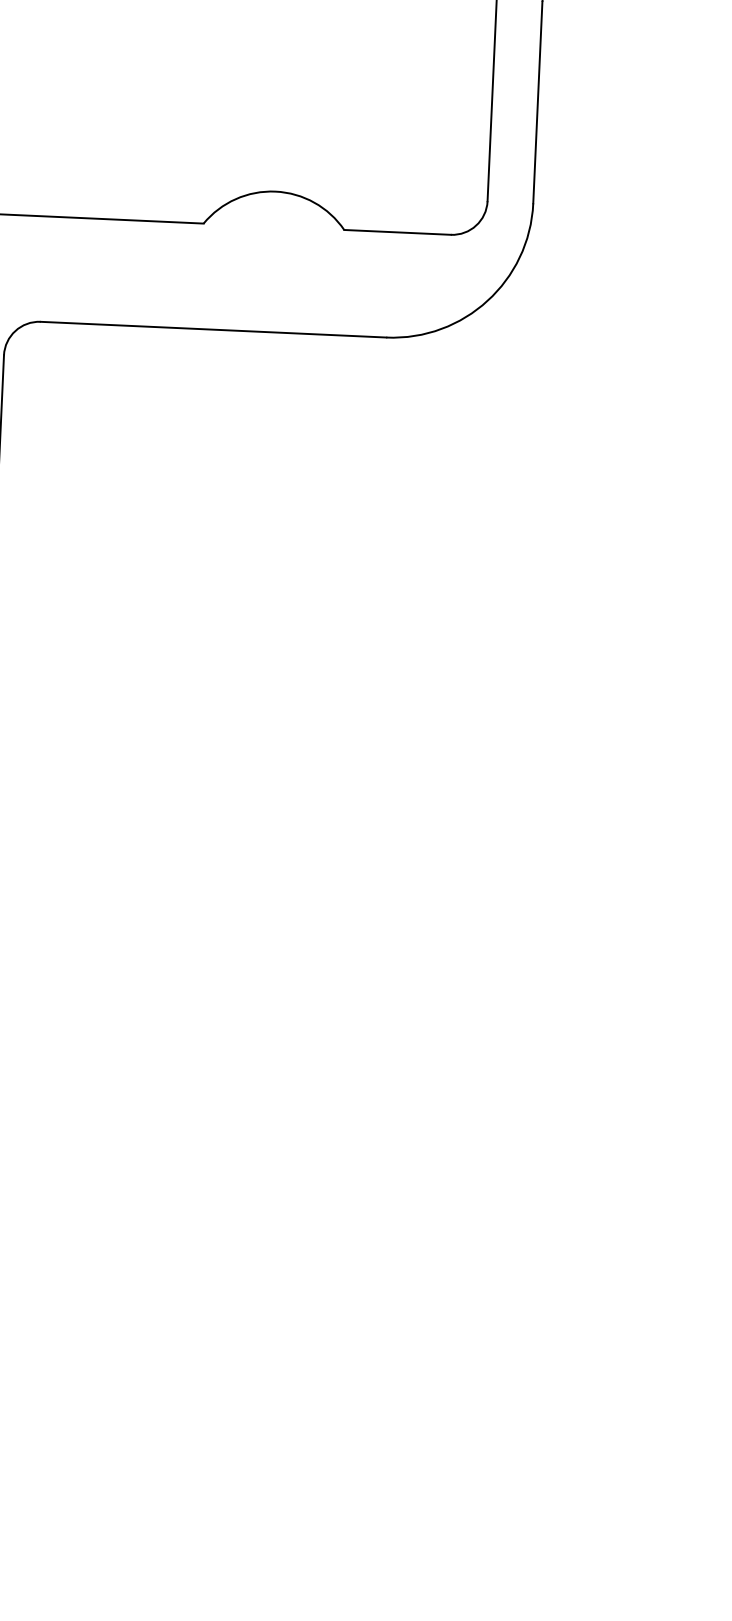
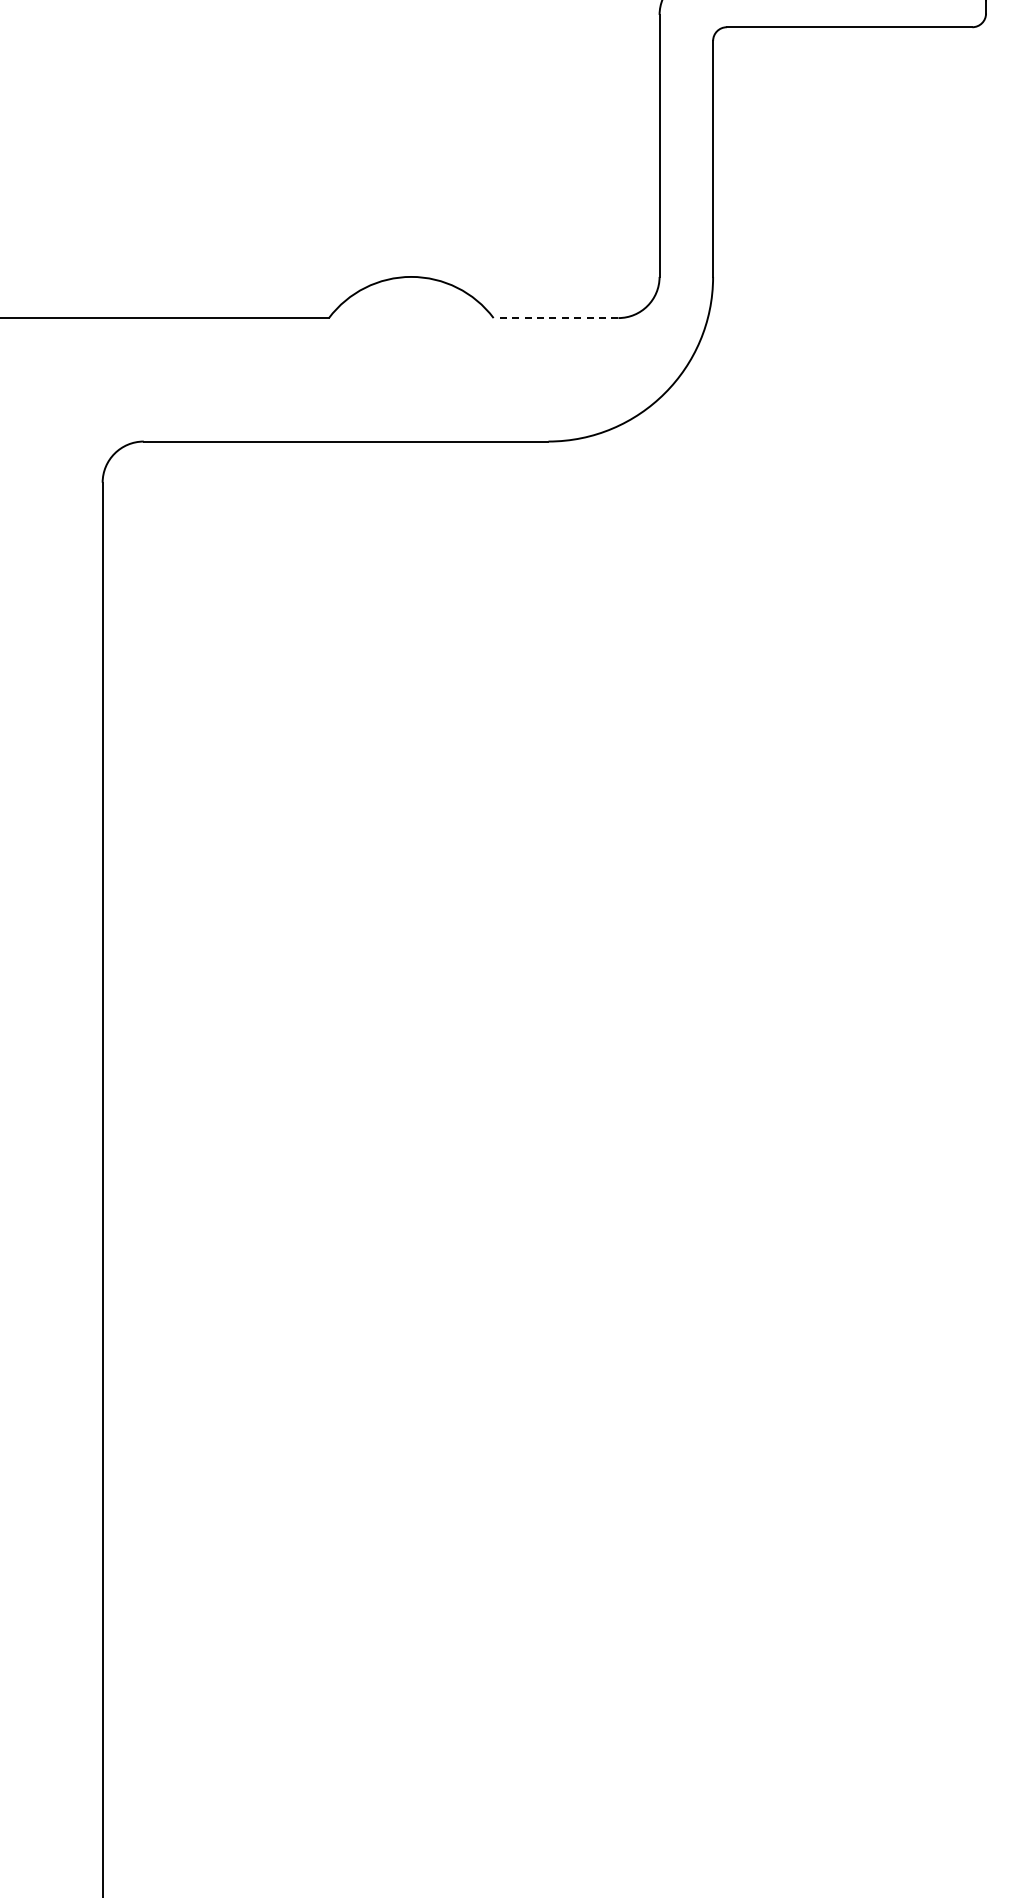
line: (397, 232) -> (555, 318), solid -> dashed

